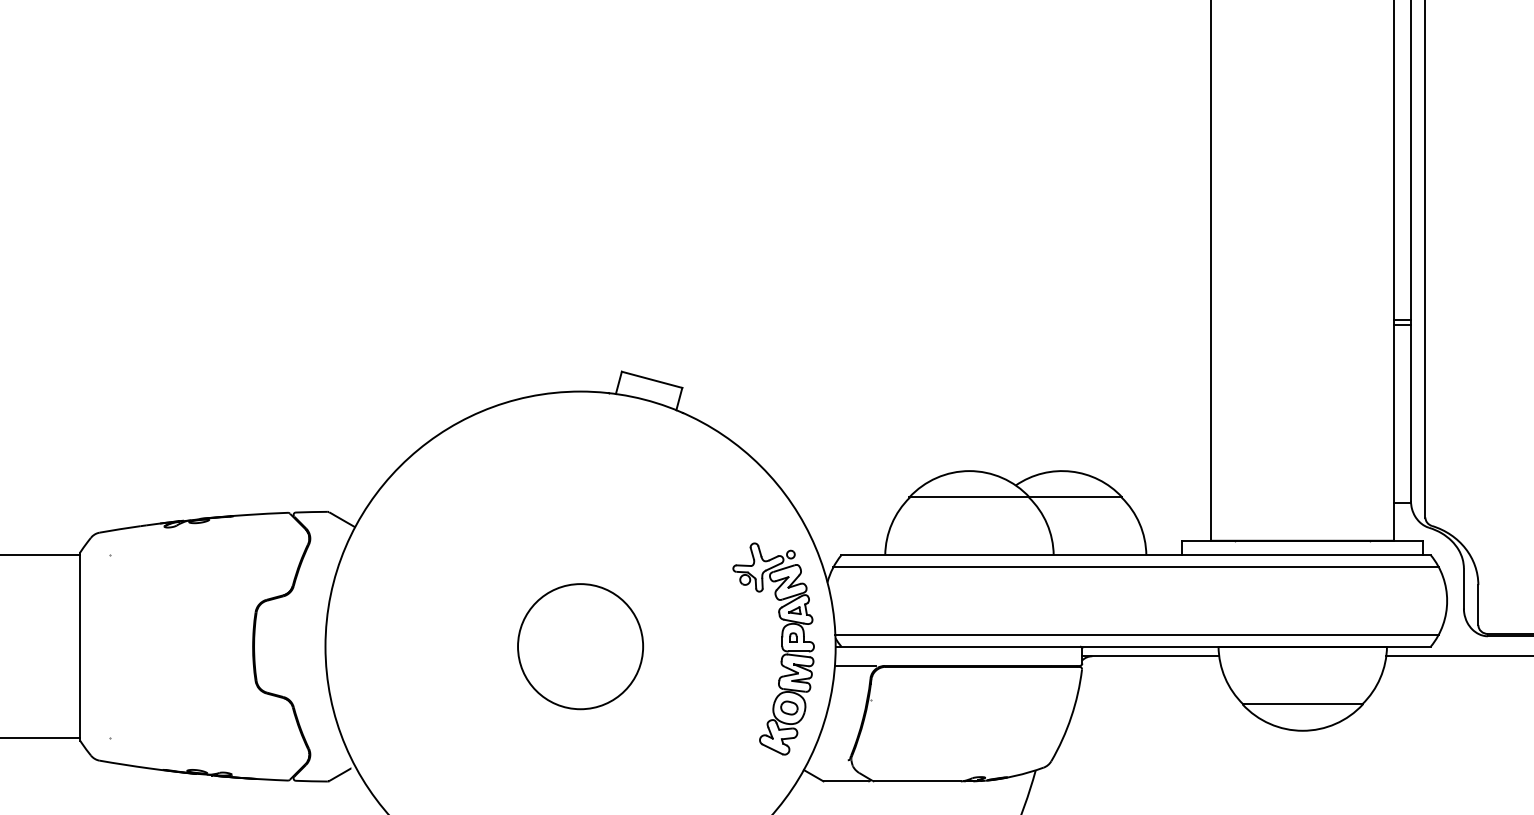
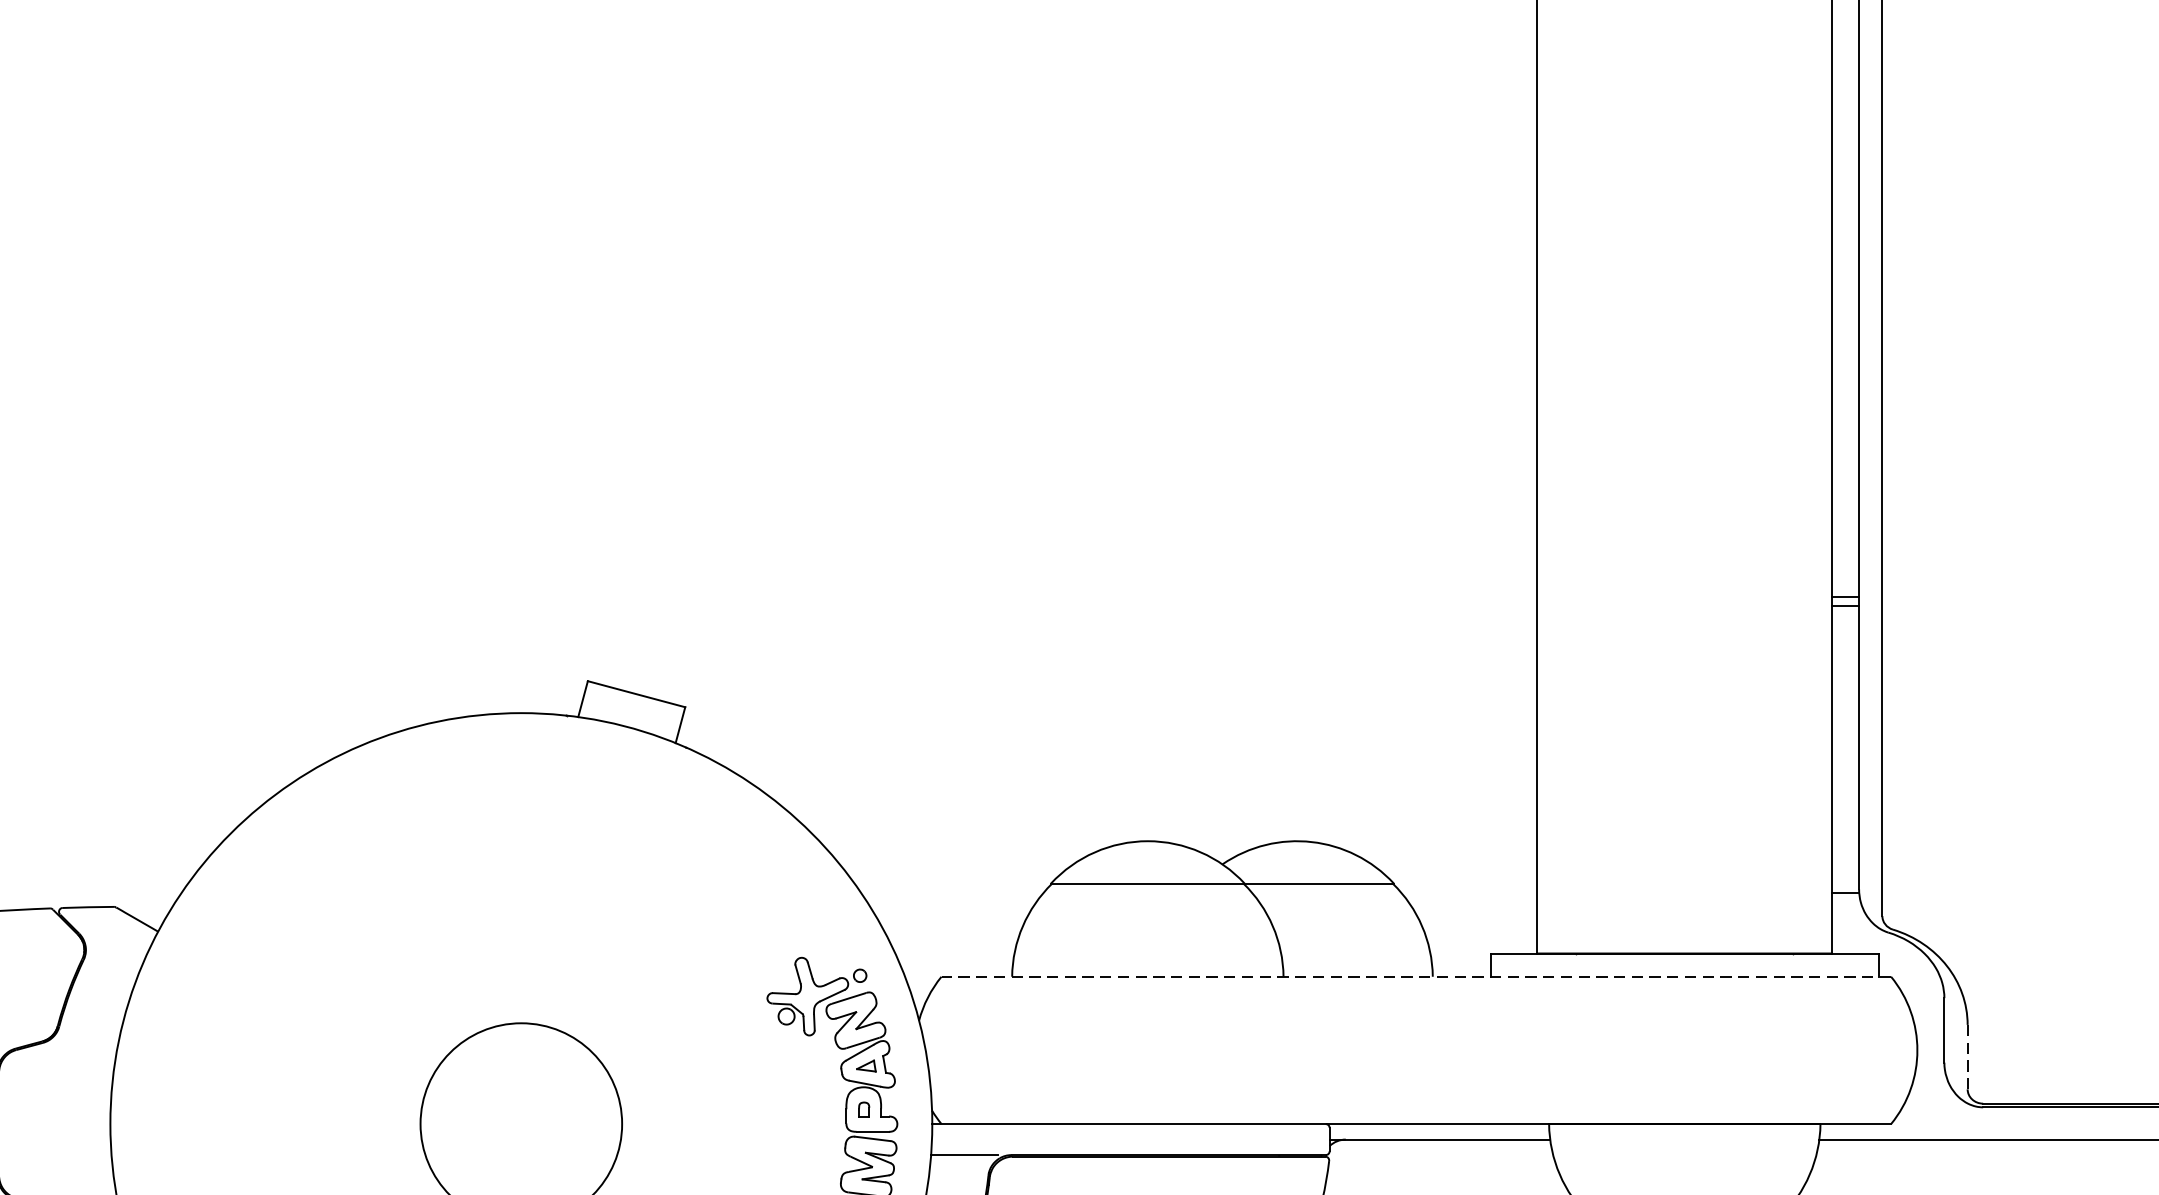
line: (1136, 555) -> (1416, 977), solid -> dashed
line: (1135, 567) -> (1415, 996), removed
line: (1478, 605) -> (1967, 1057), solid -> dashed
line: (1136, 634) -> (1416, 1104), removed

